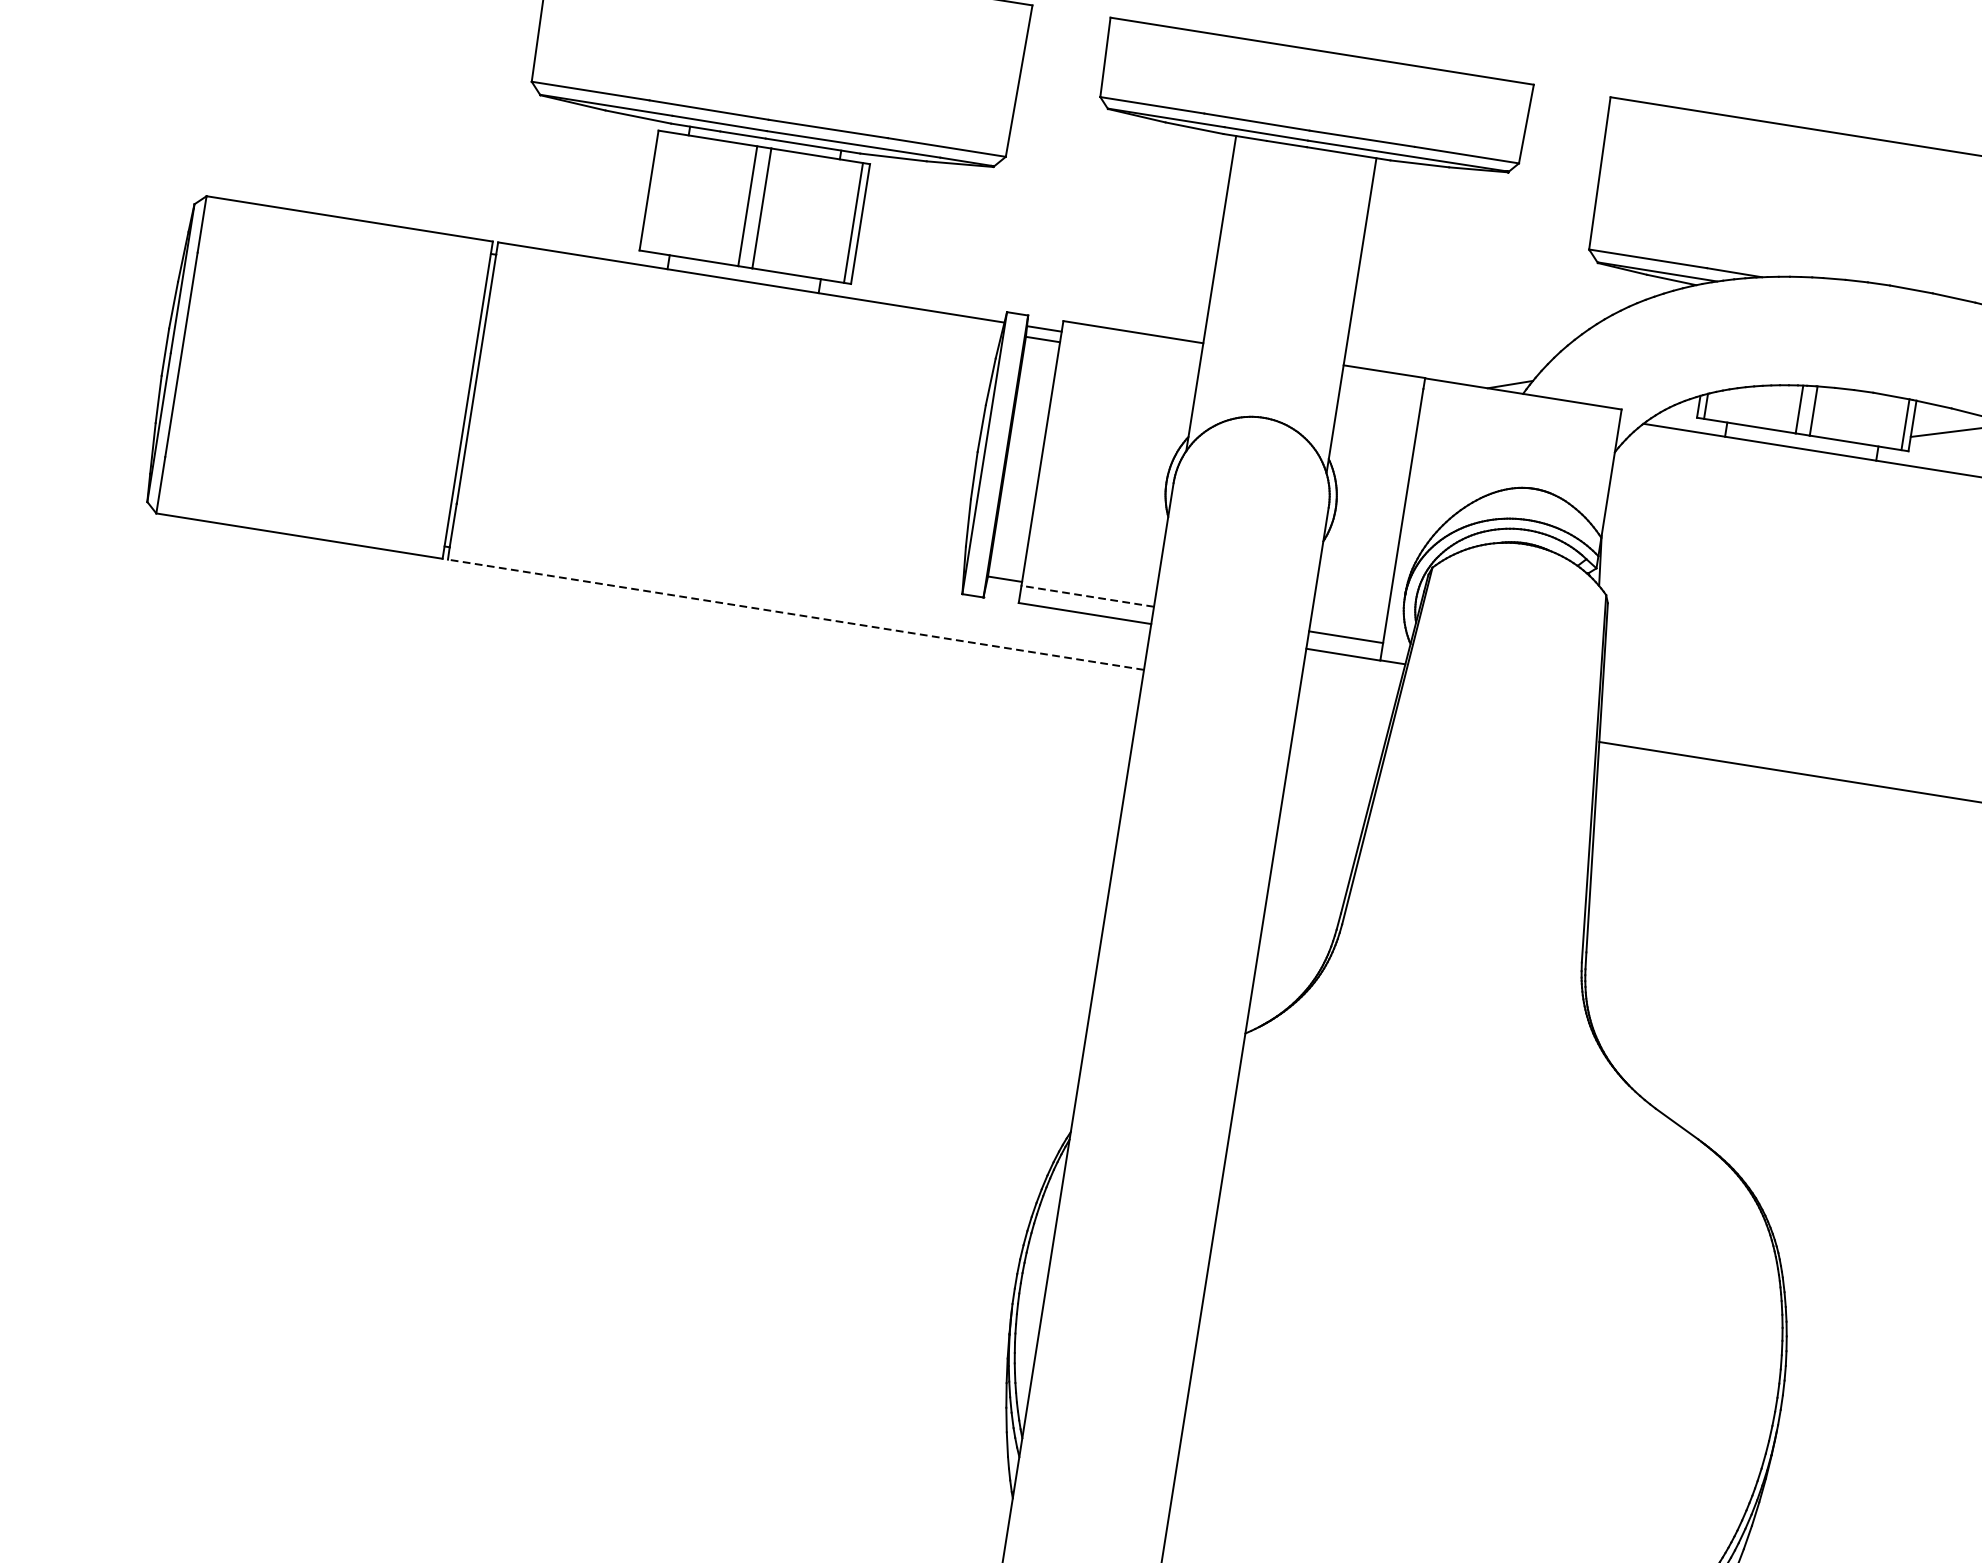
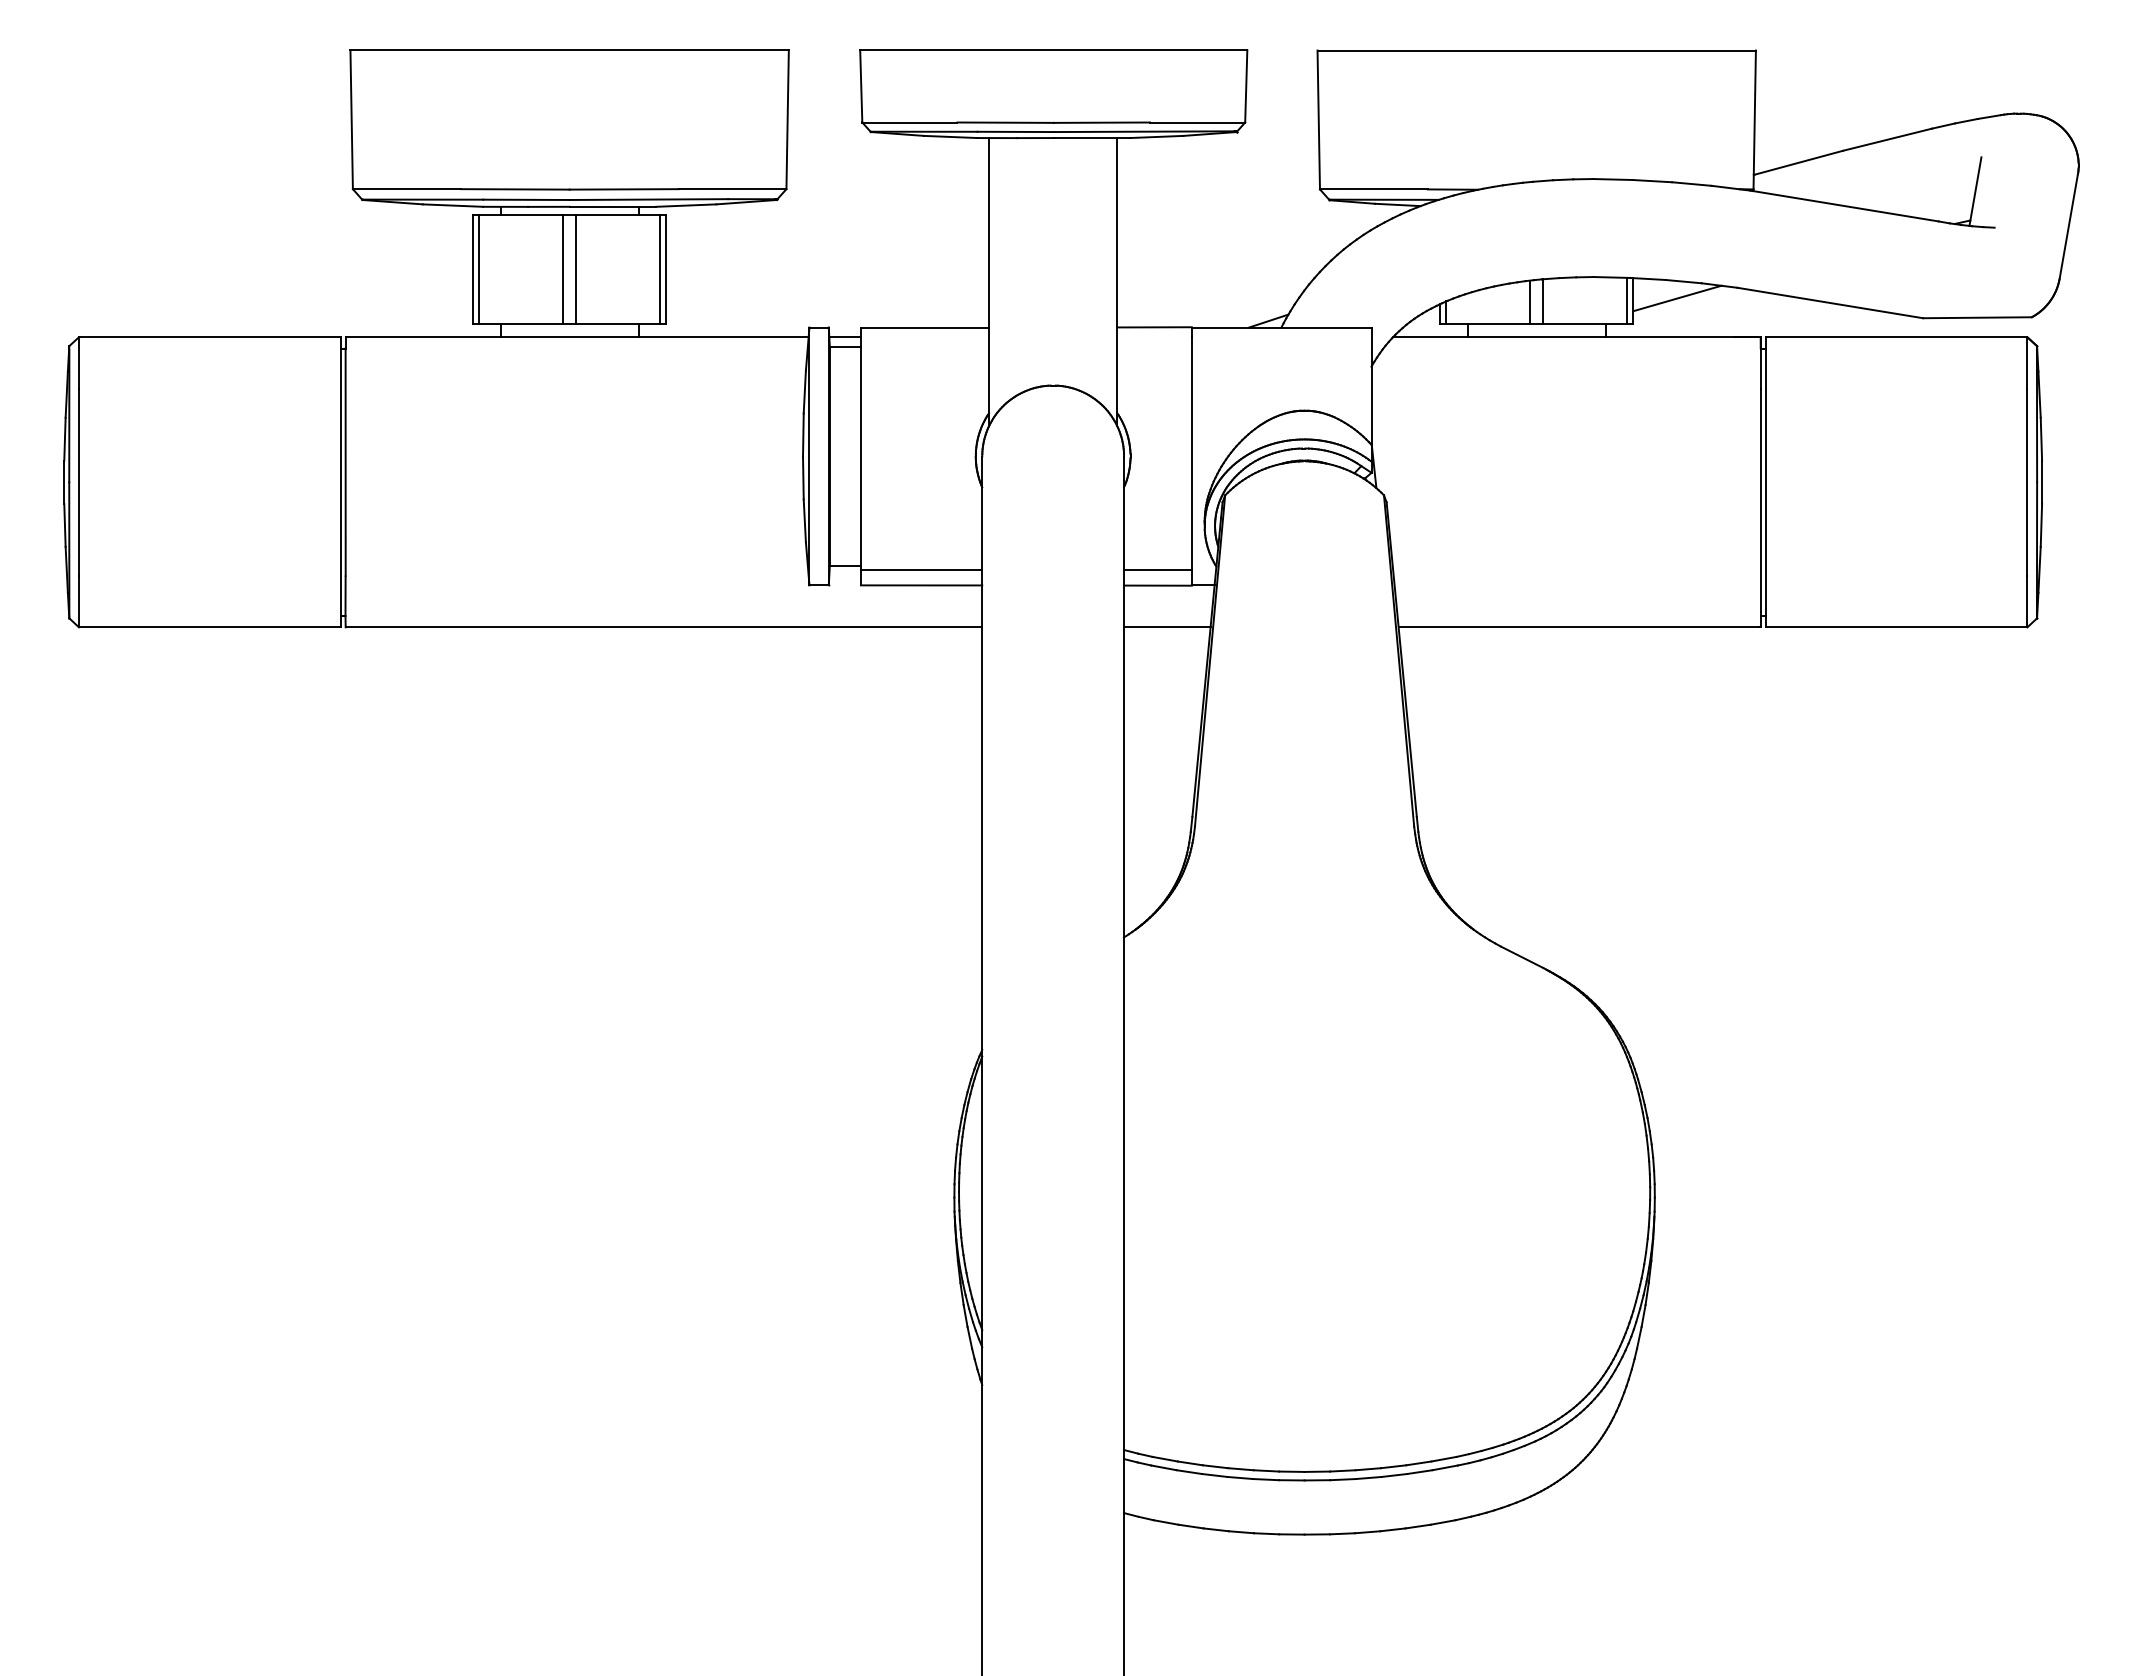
line: (656, 191) -> (479, 269), added
line: (1087, 596) -> (921, 569), dashed -> solid
line: (795, 614) -> (663, 627), dashed -> solid
line: (1346, 702) -> (1167, 627), added

